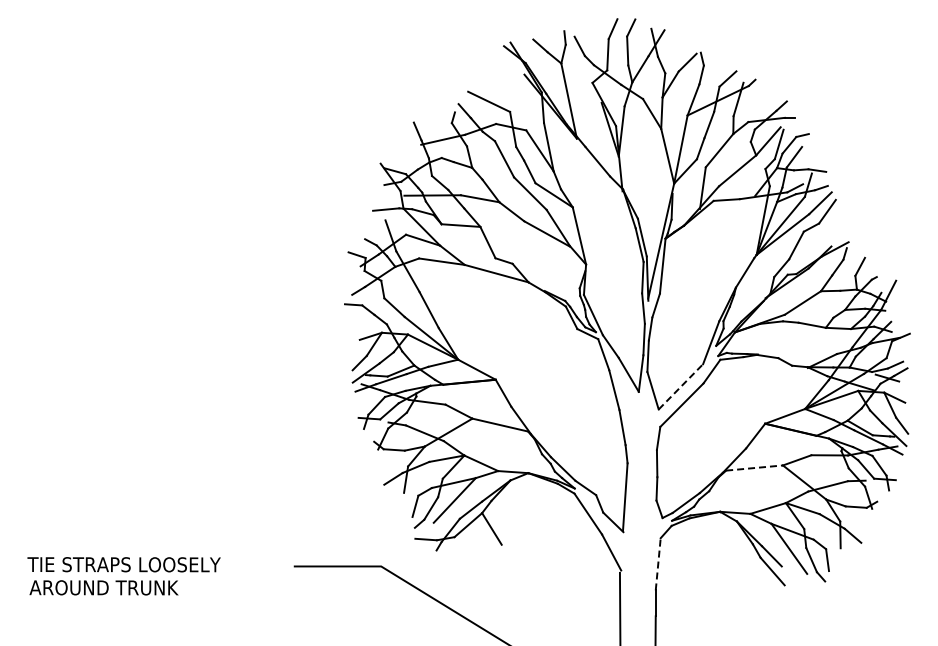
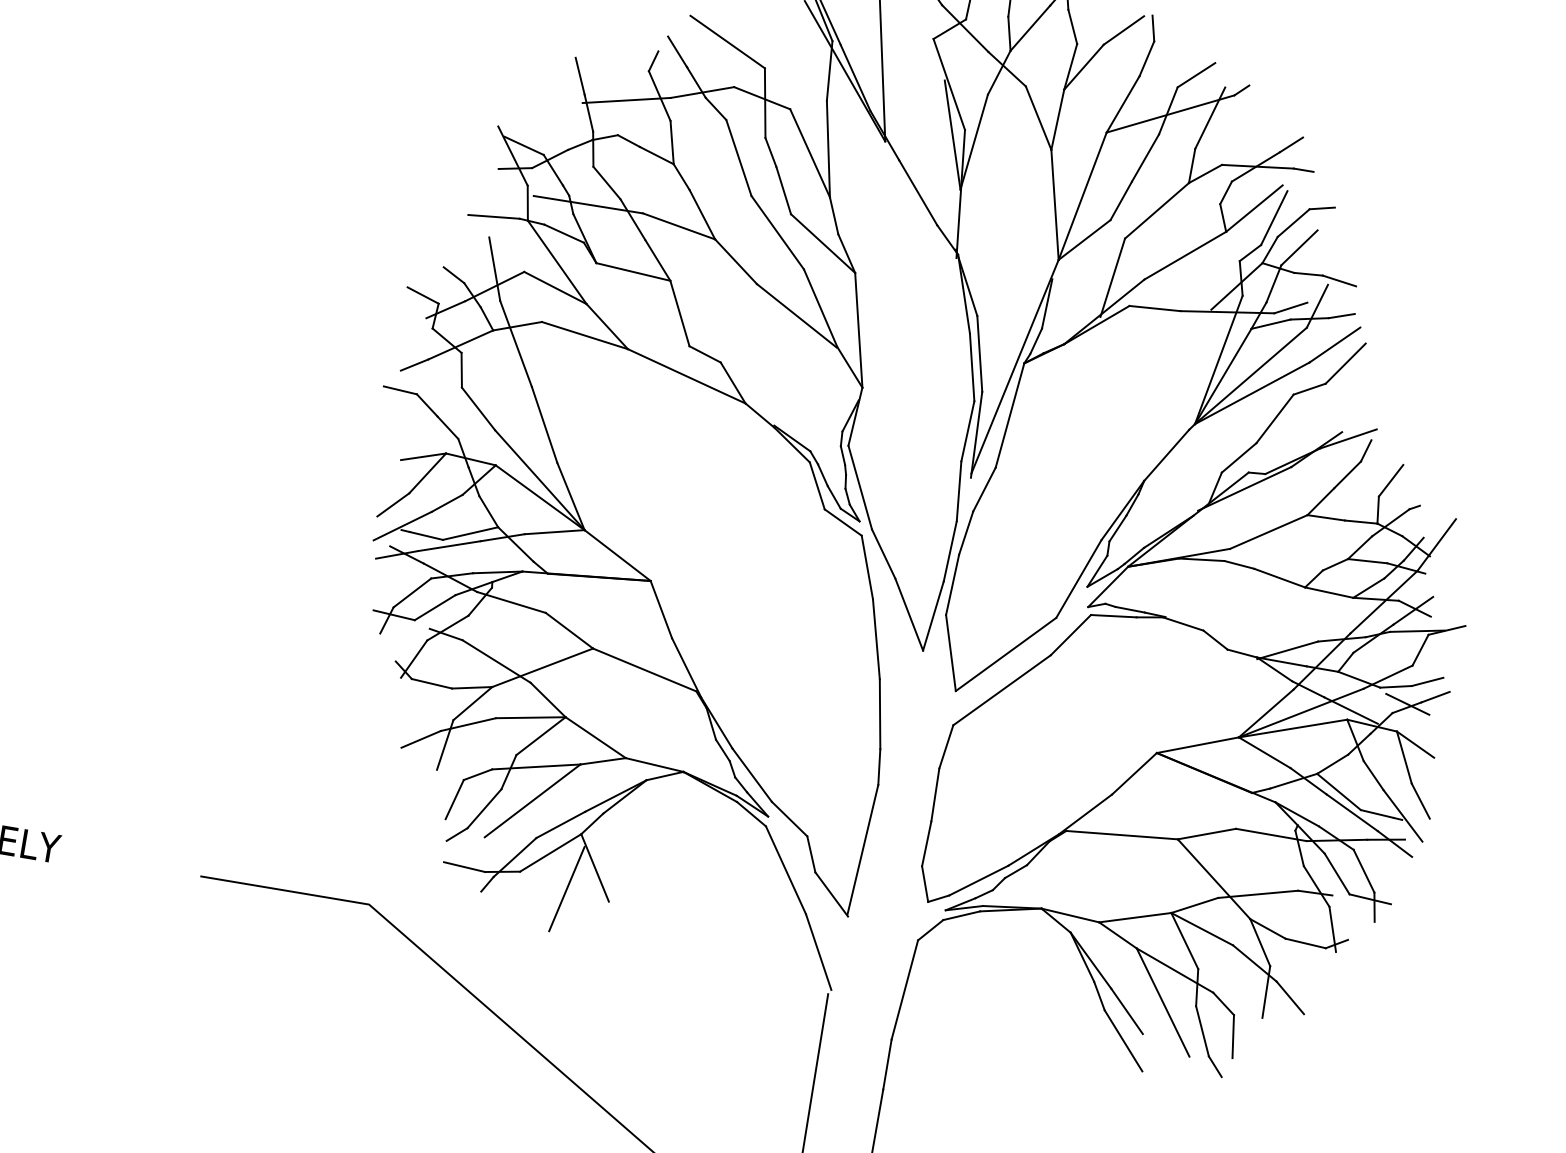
line: (680, 386) -> (1005, 653), dashed -> solid
line: (754, 468) -> (1121, 836), dashed -> solid
line: (479, 541) -> (567, 888), added
line: (658, 563) -> (905, 988), dashed -> solid

